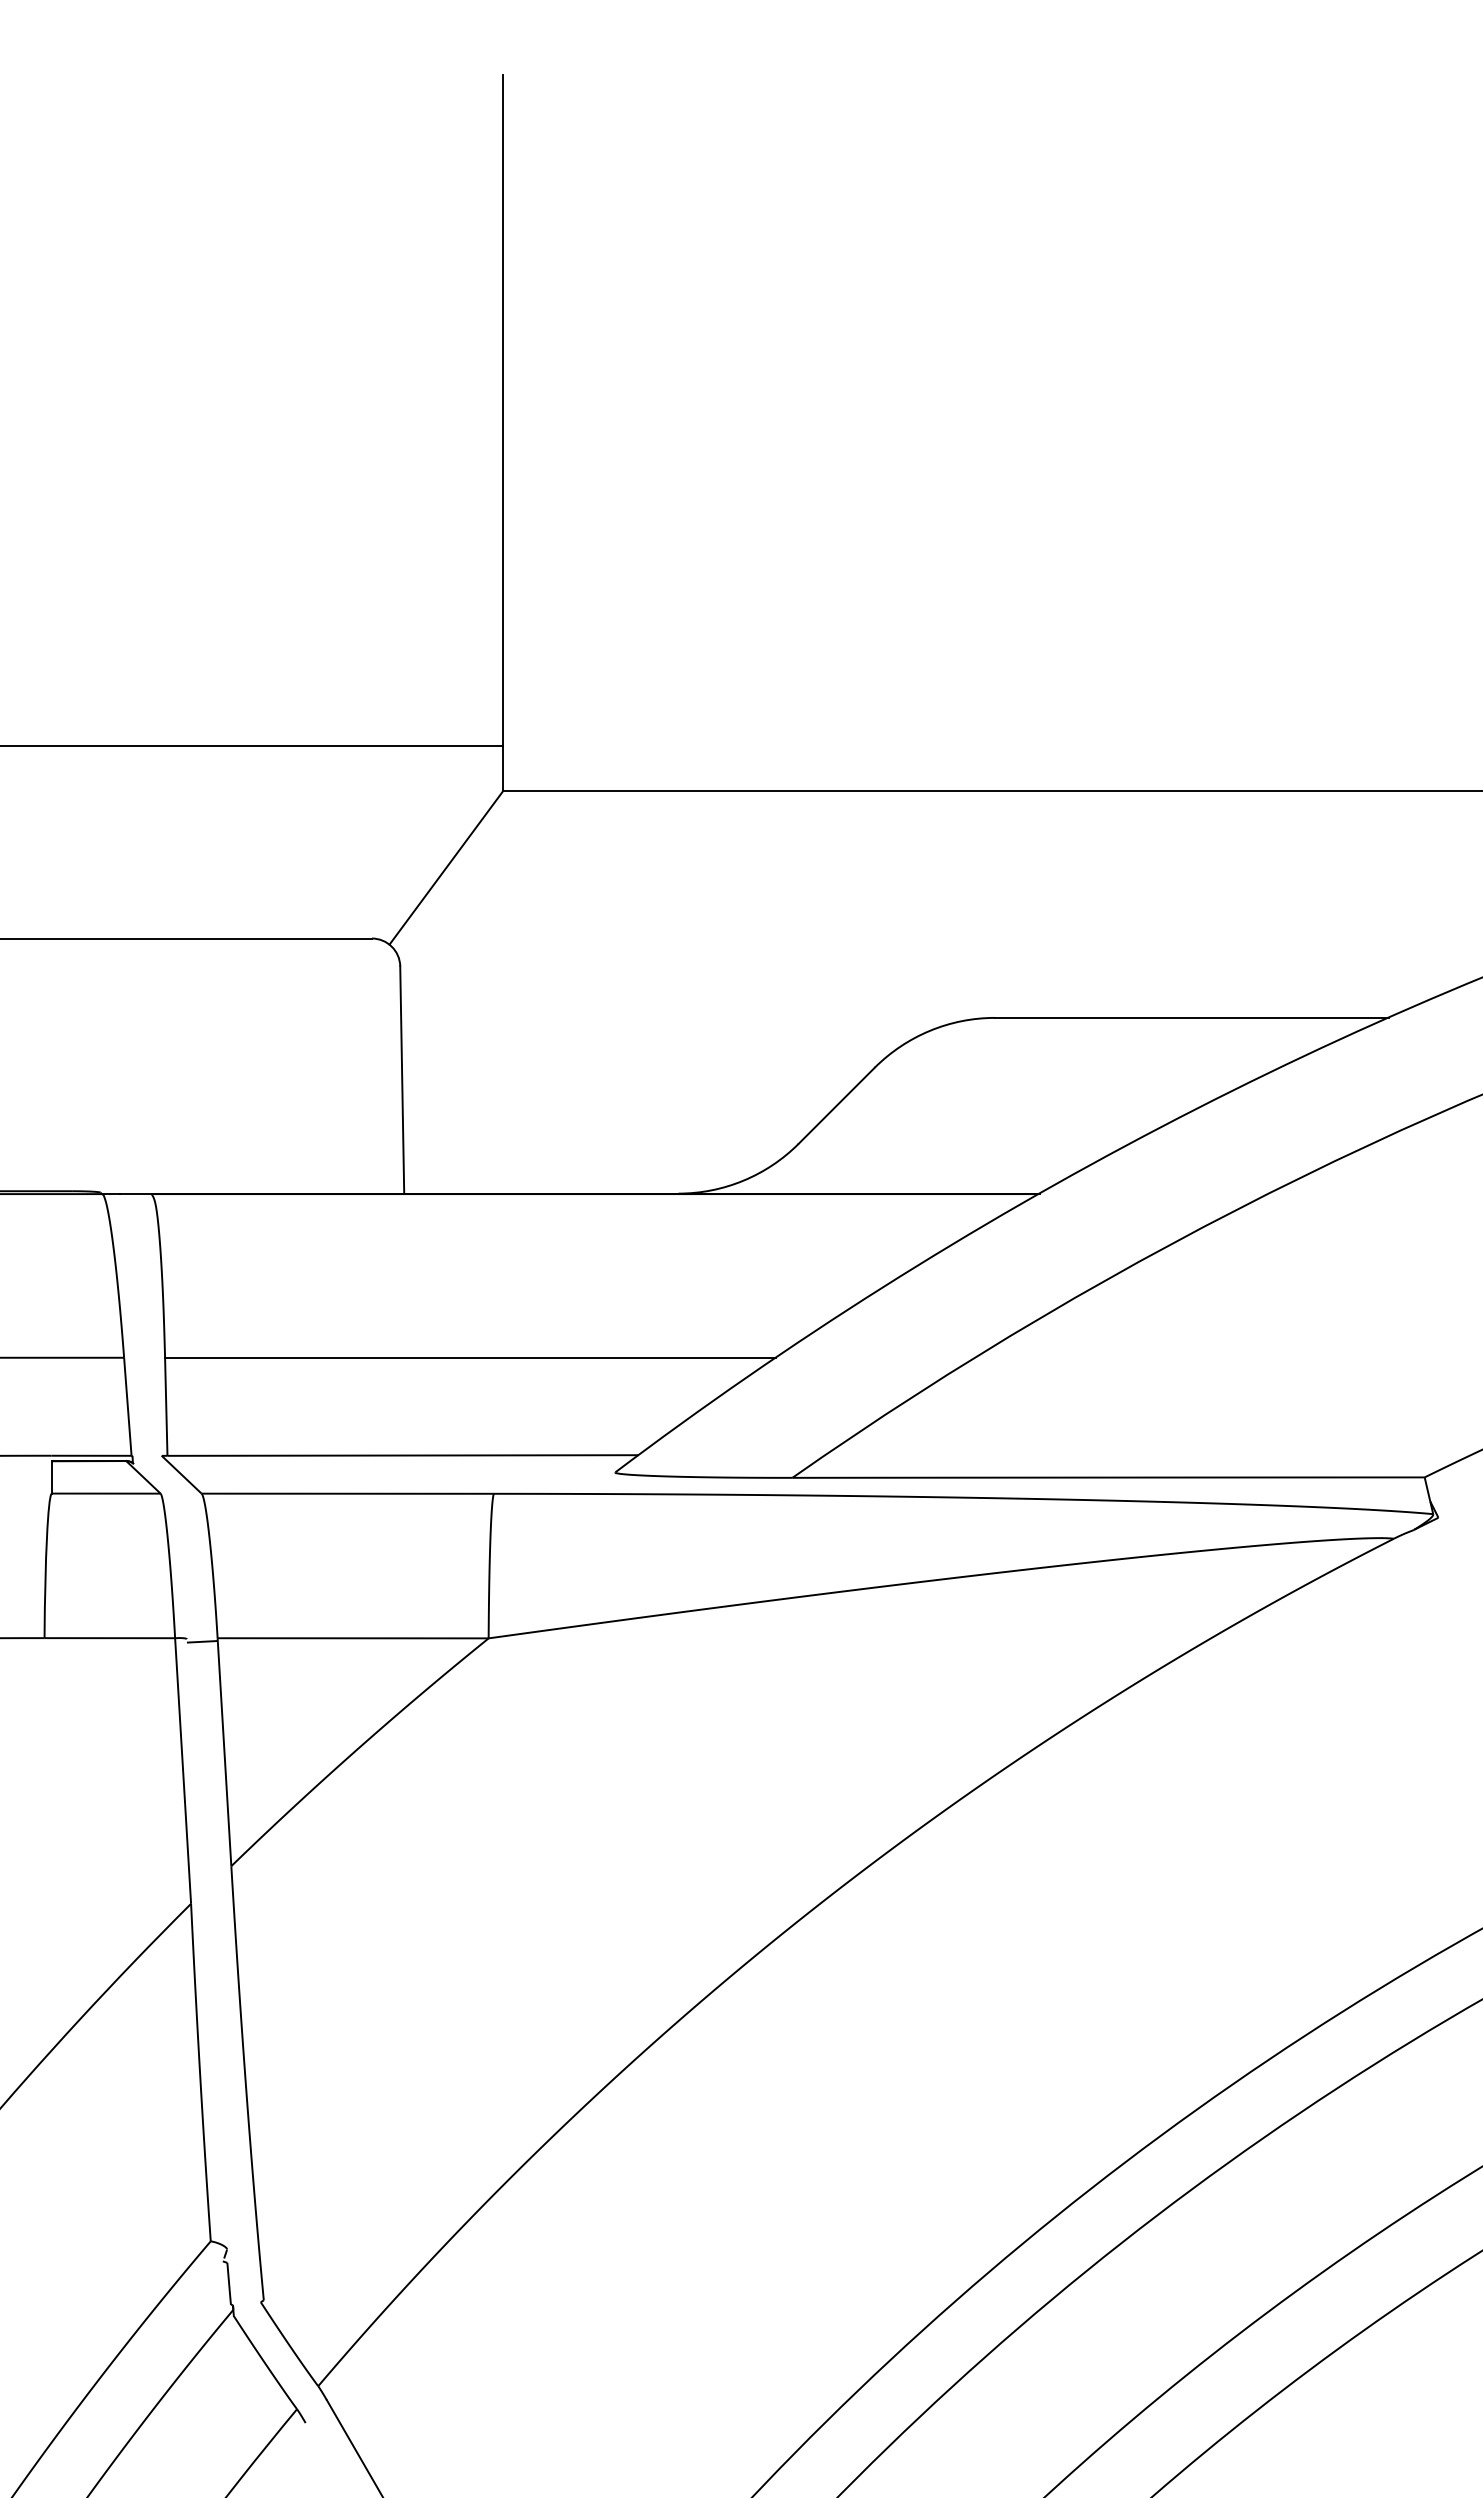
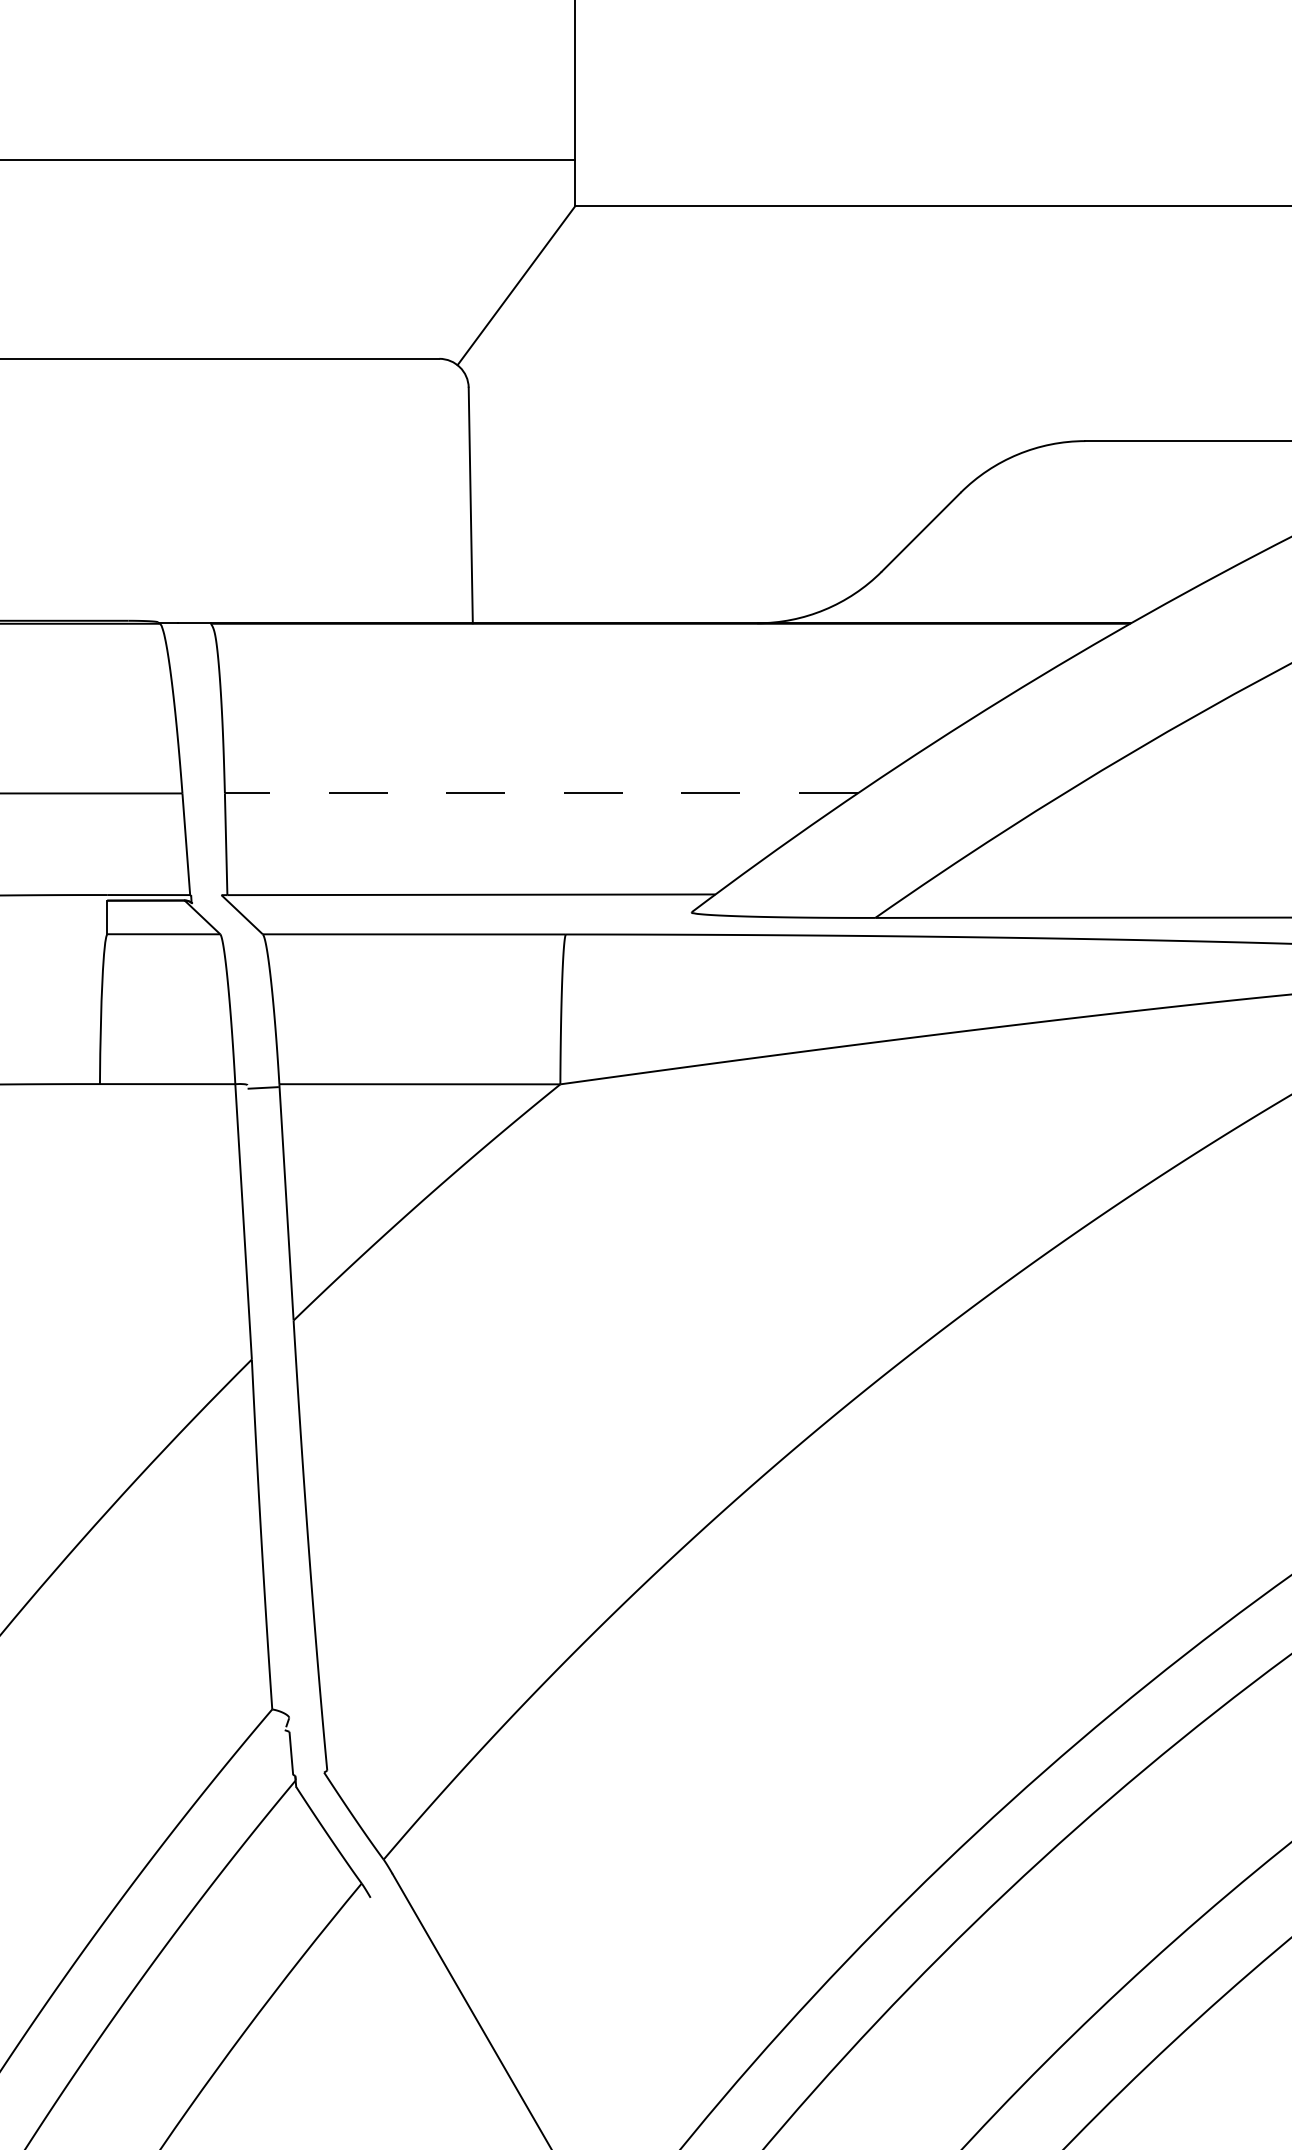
line: (469, 1357) -> (540, 793), solid -> dashed

